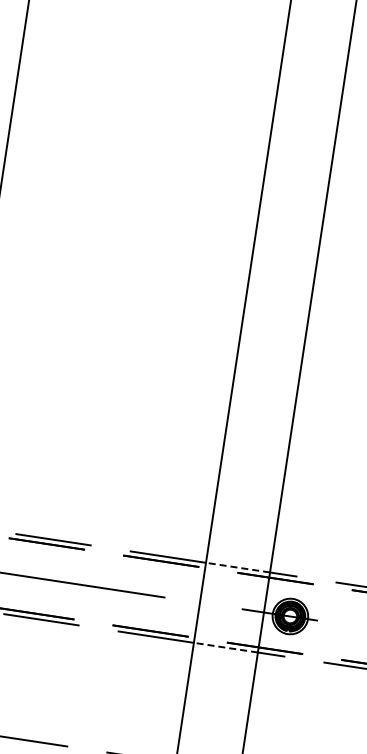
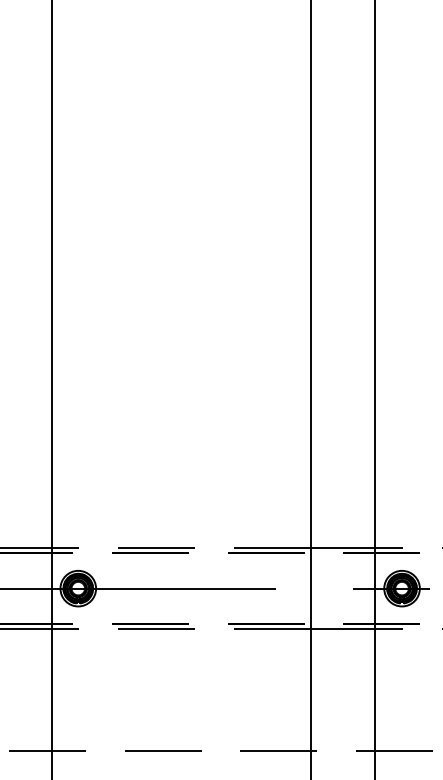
line: (237, 567) -> (342, 548), dashed -> solid
line: (225, 647) -> (342, 629), dashed -> solid

